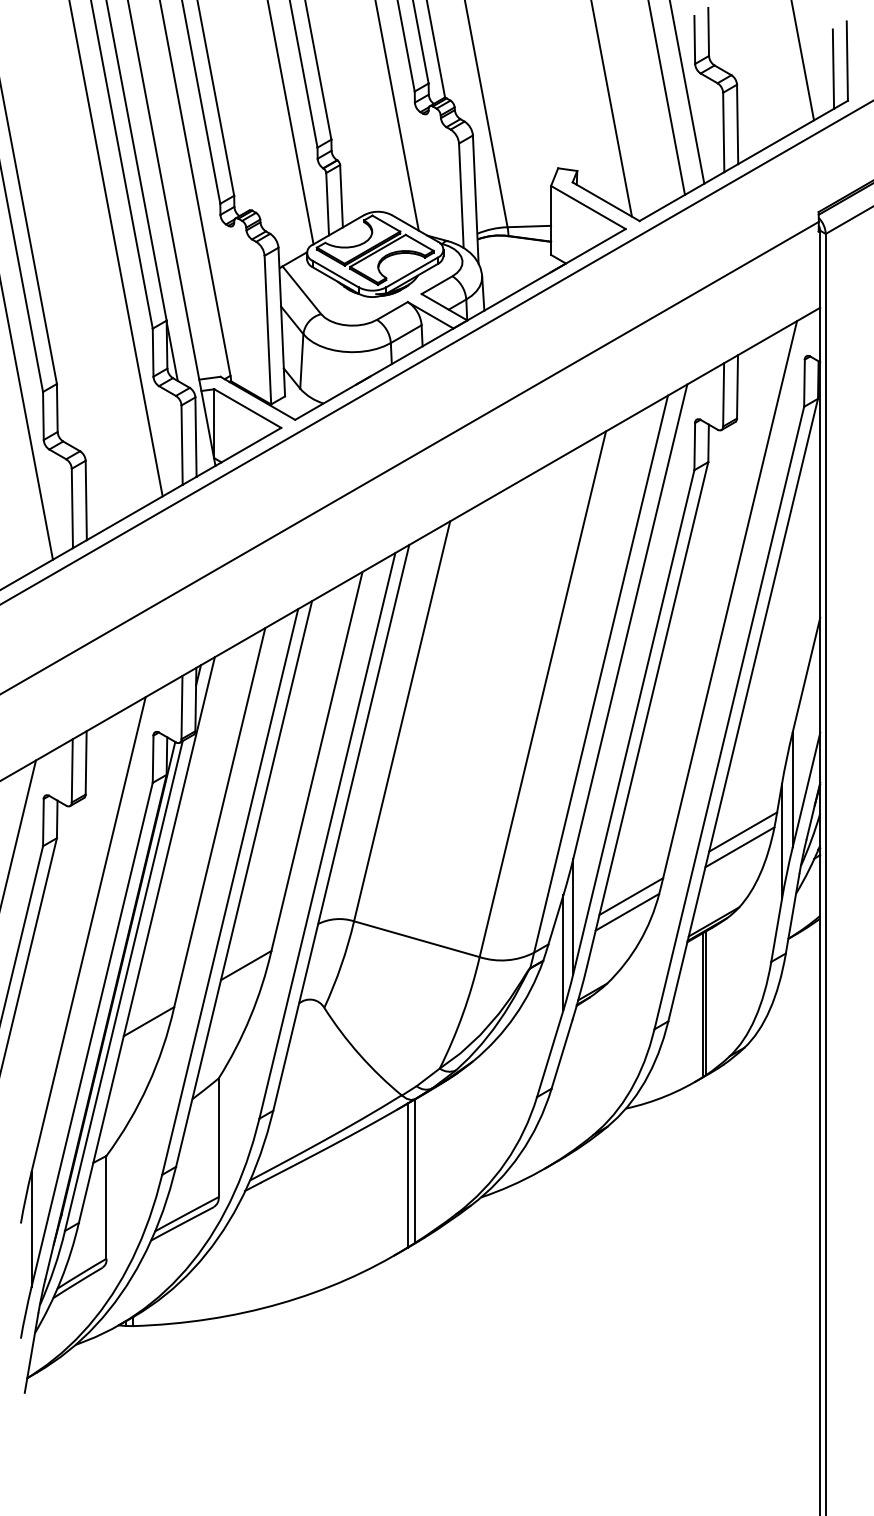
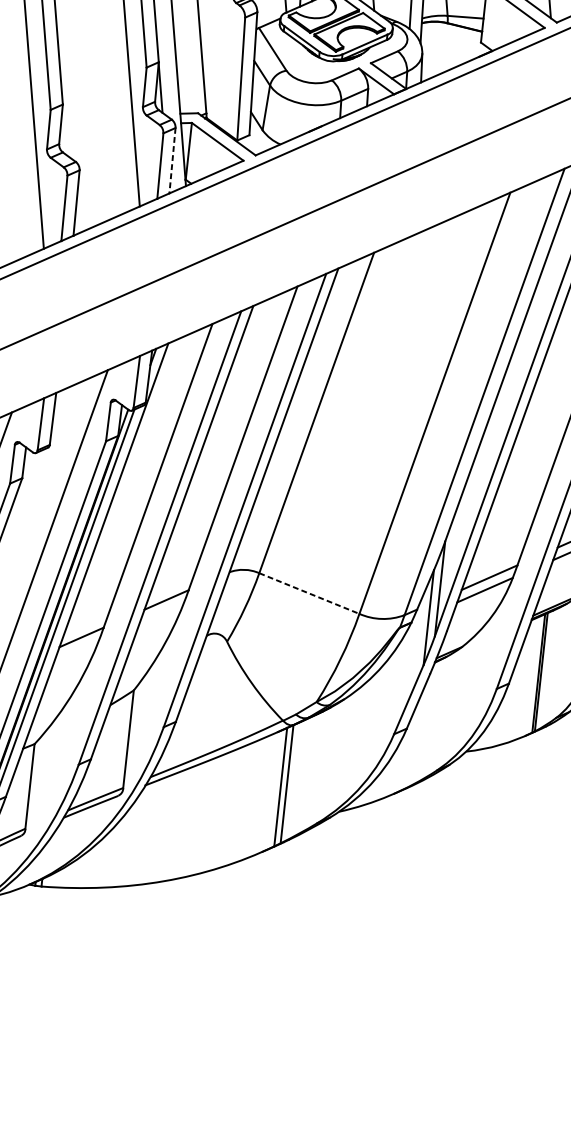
line: (196, 437) -> (172, 161), solid -> dashed
line: (417, 939) -> (309, 593), solid -> dashed

